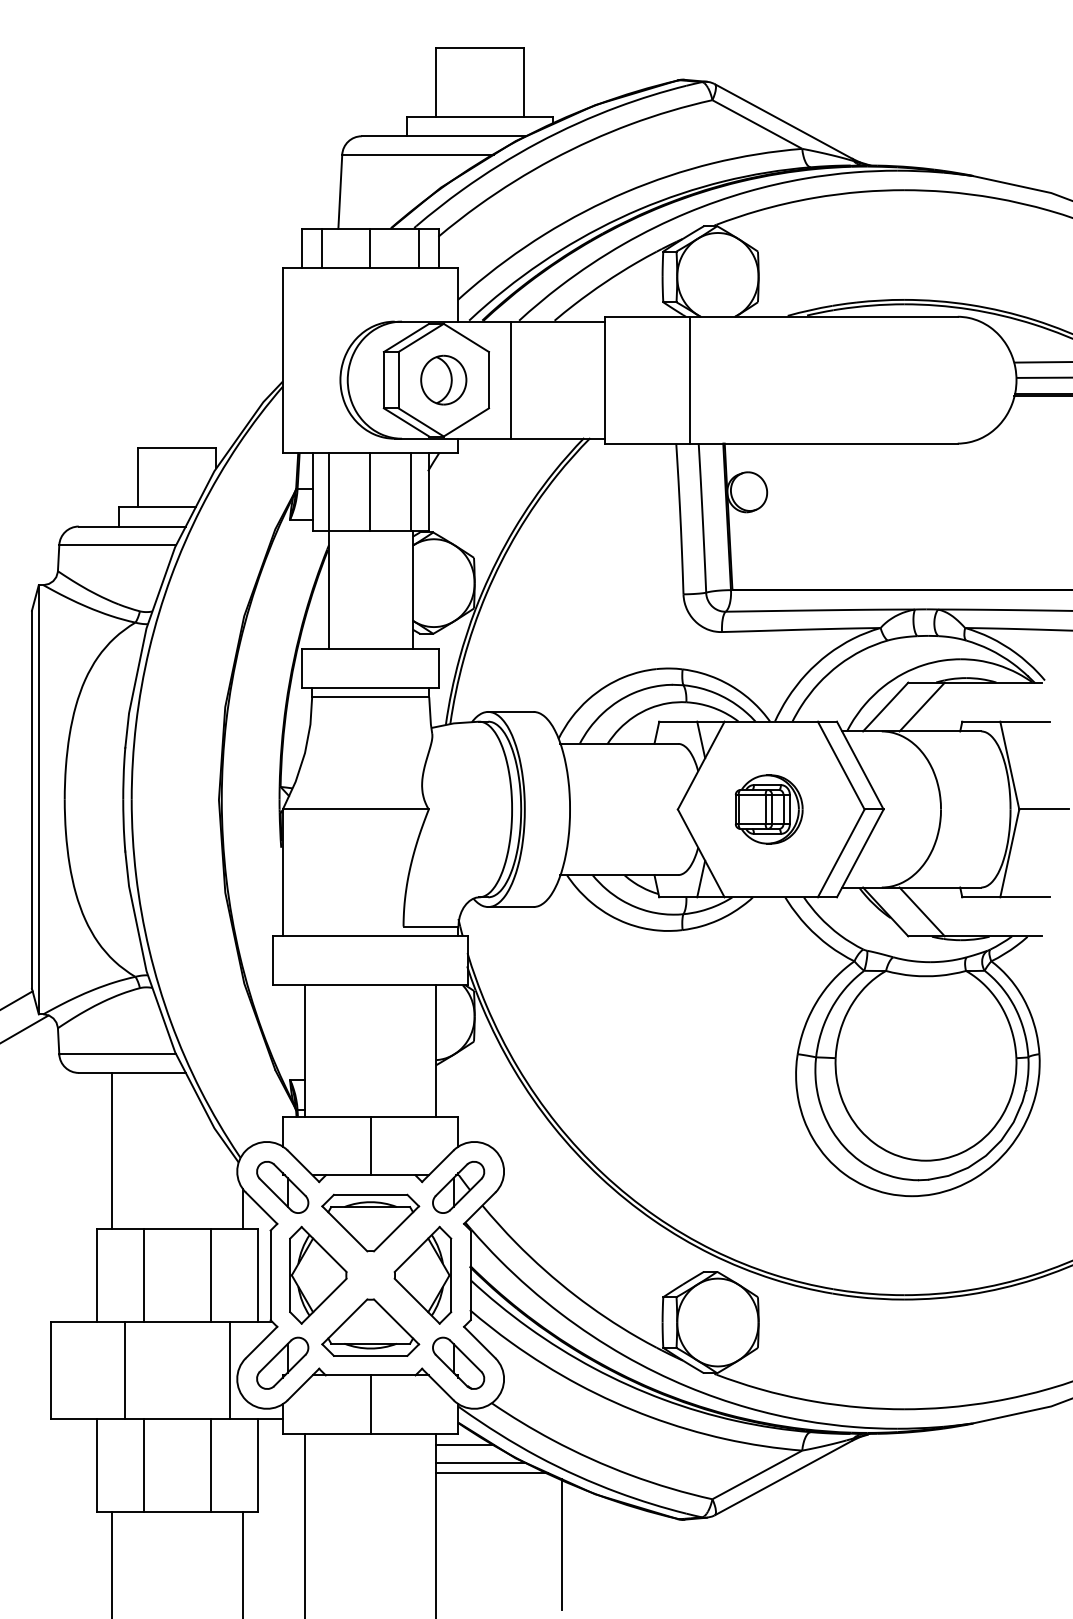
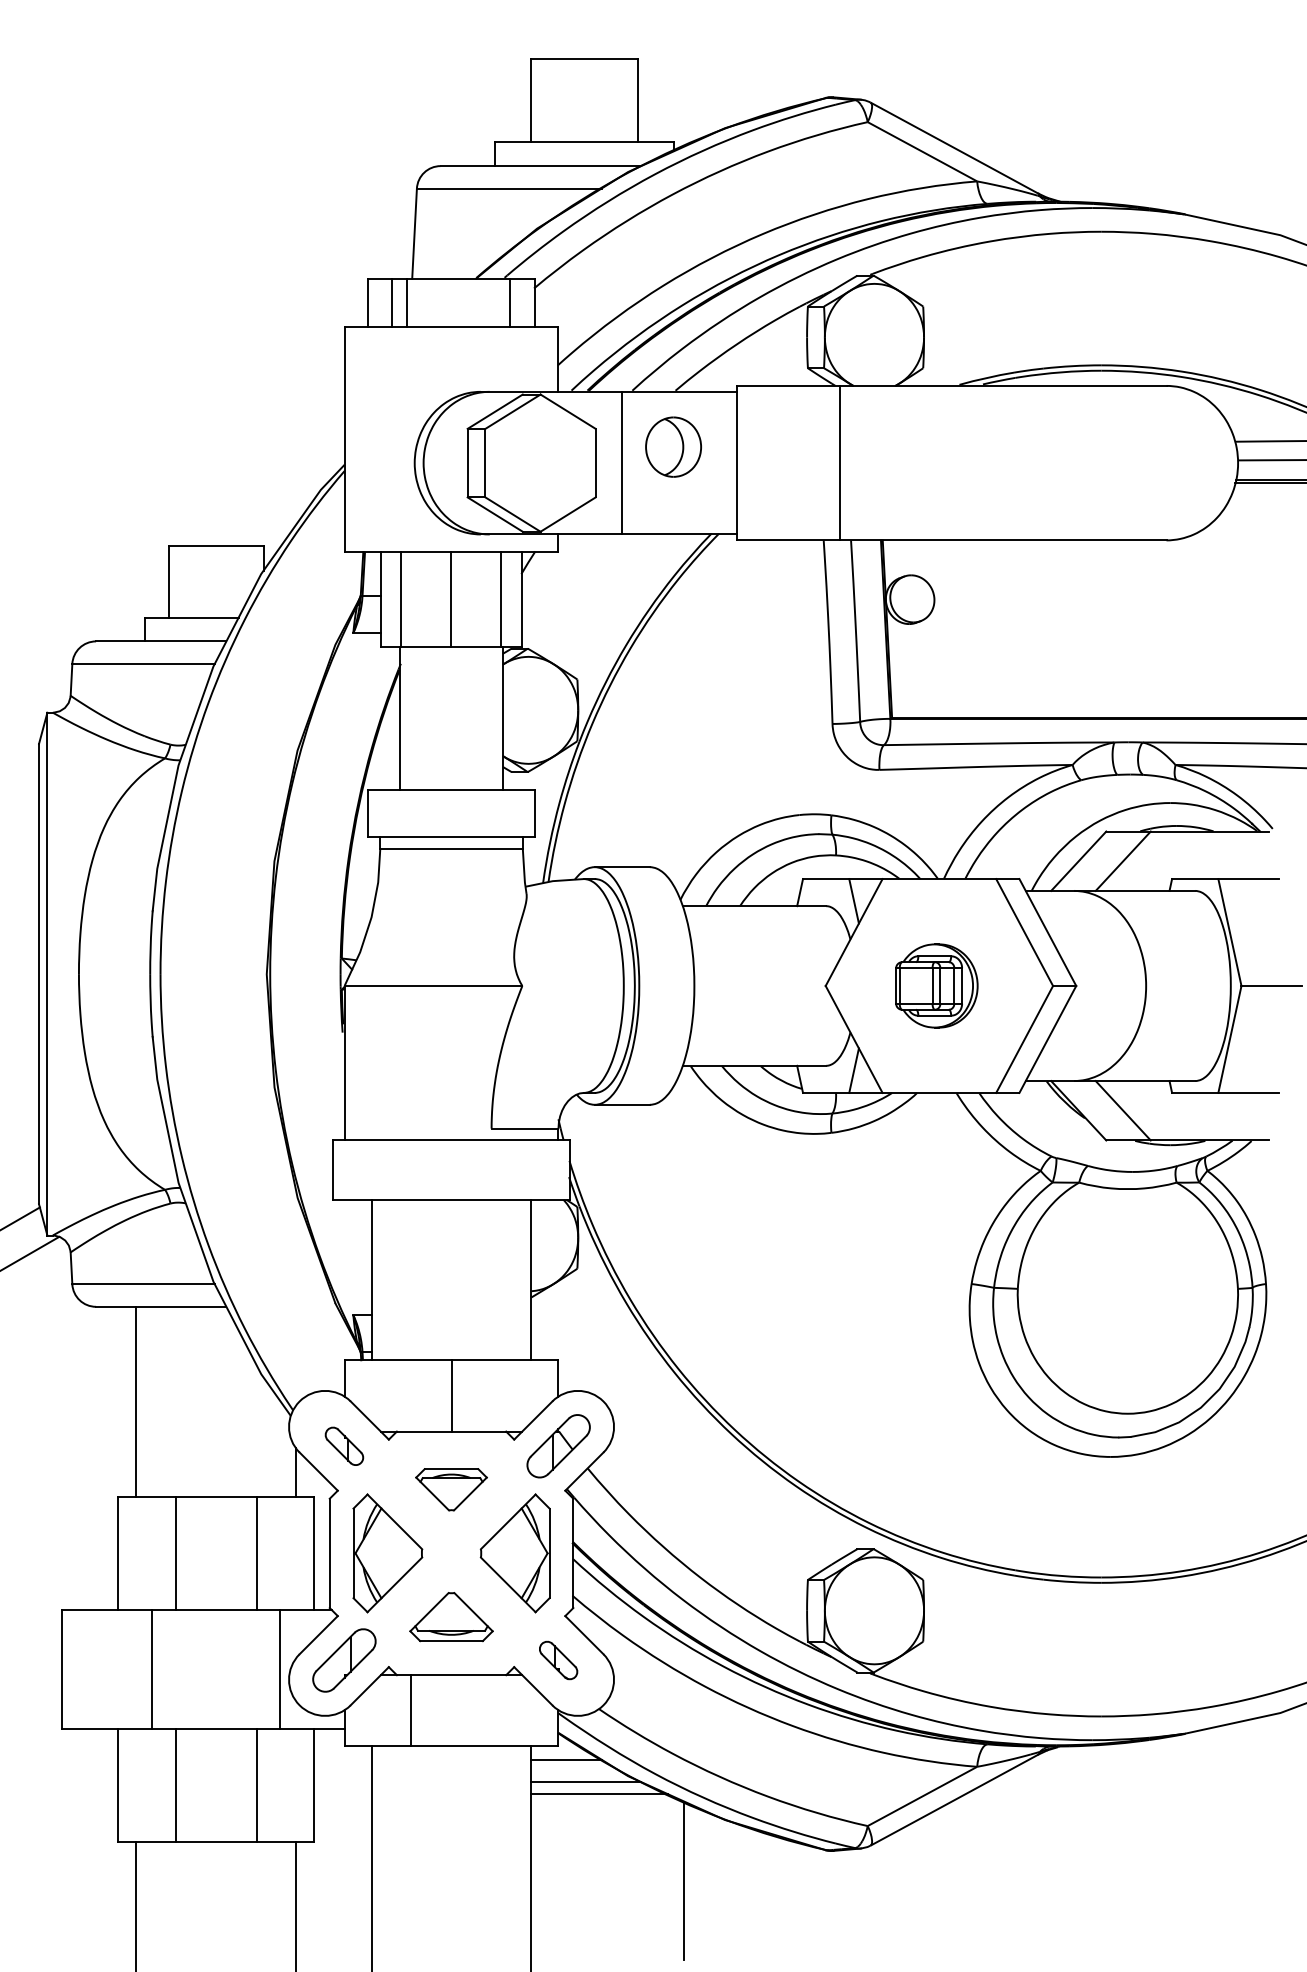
line: (369, 248) -> (406, 302), moved
part: (443, 379) -> (673, 446), moved
part: (282, 1187) -> (344, 1446), size x0.6
part: (370, 1222) -> (451, 1489), size x0.6
part: (370, 1327) -> (451, 1616), size x0.7
part: (458, 1363) -> (558, 1660), size x0.6
line: (370, 1404) -> (410, 1710), moved

